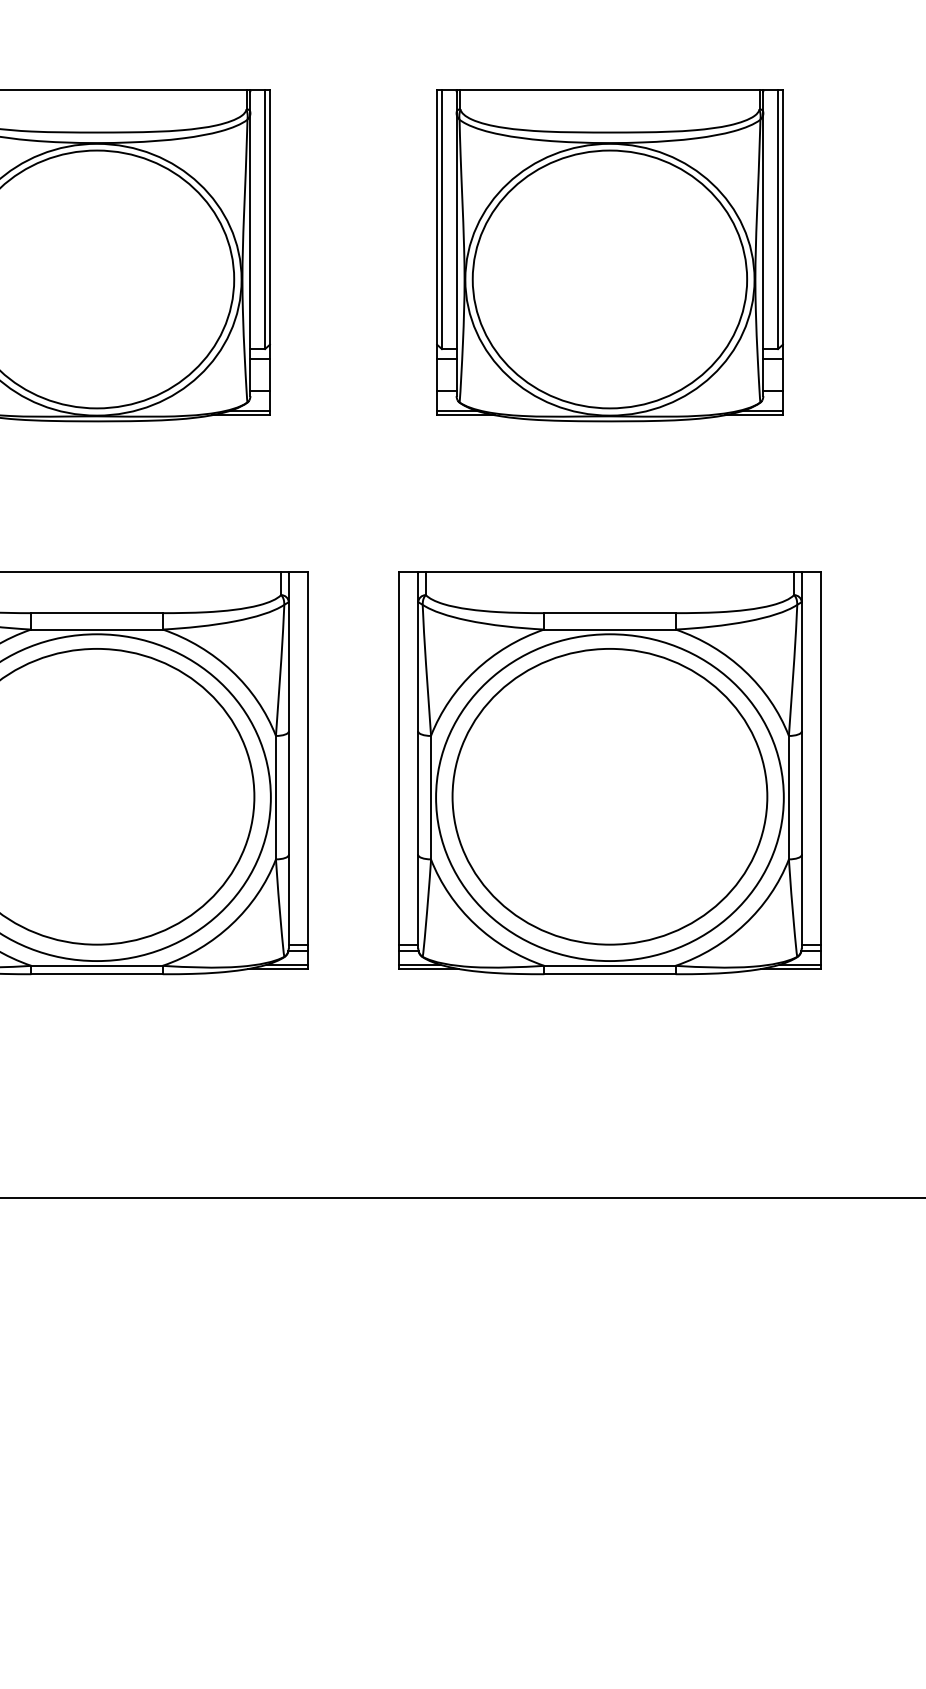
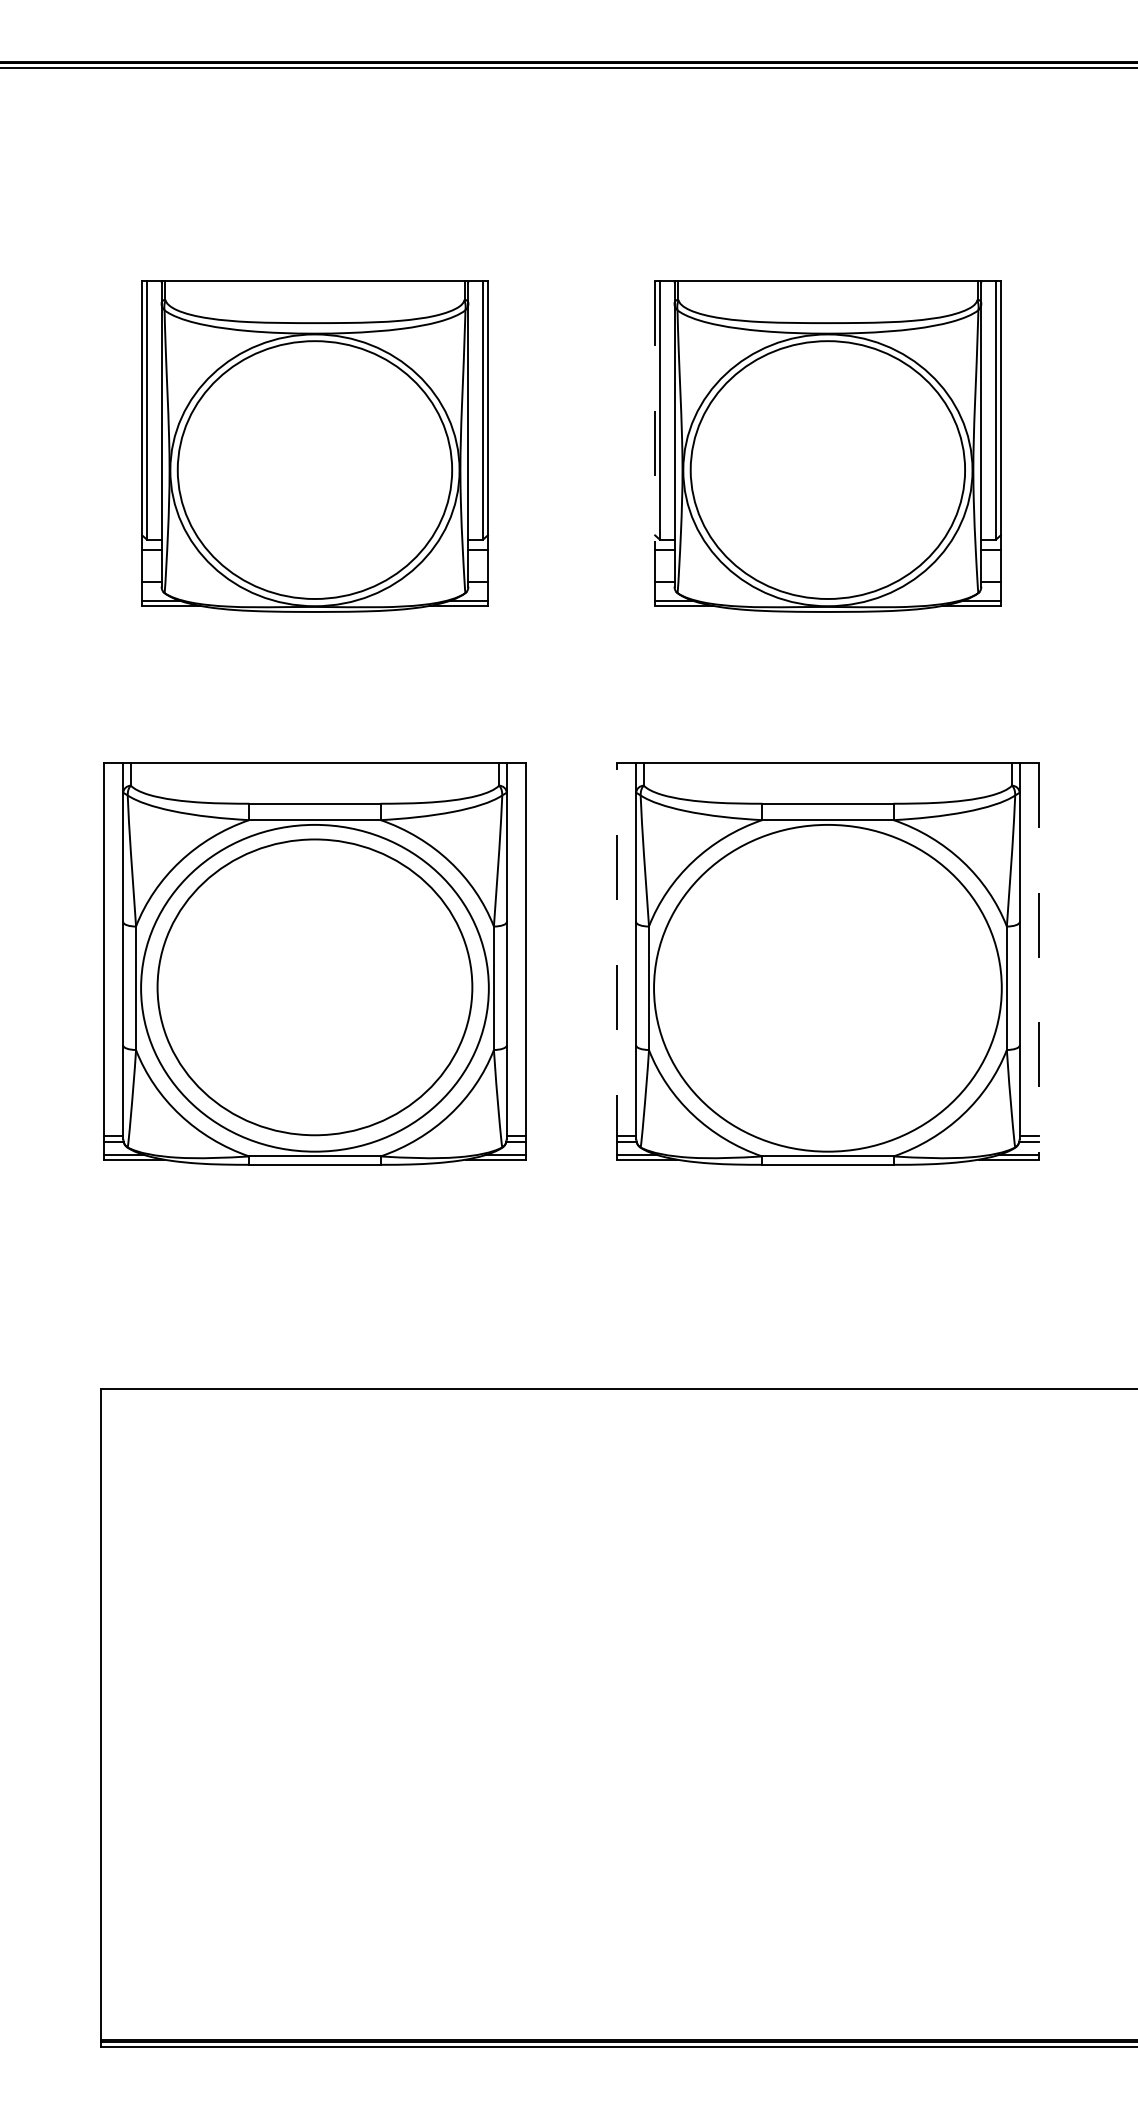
line: (437, 251) -> (655, 442), solid -> dashed
line: (398, 769) -> (616, 960), solid -> dashed
line: (821, 770) -> (1039, 961), solid -> dashed
part: (609, 796) -> (827, 987), removed

